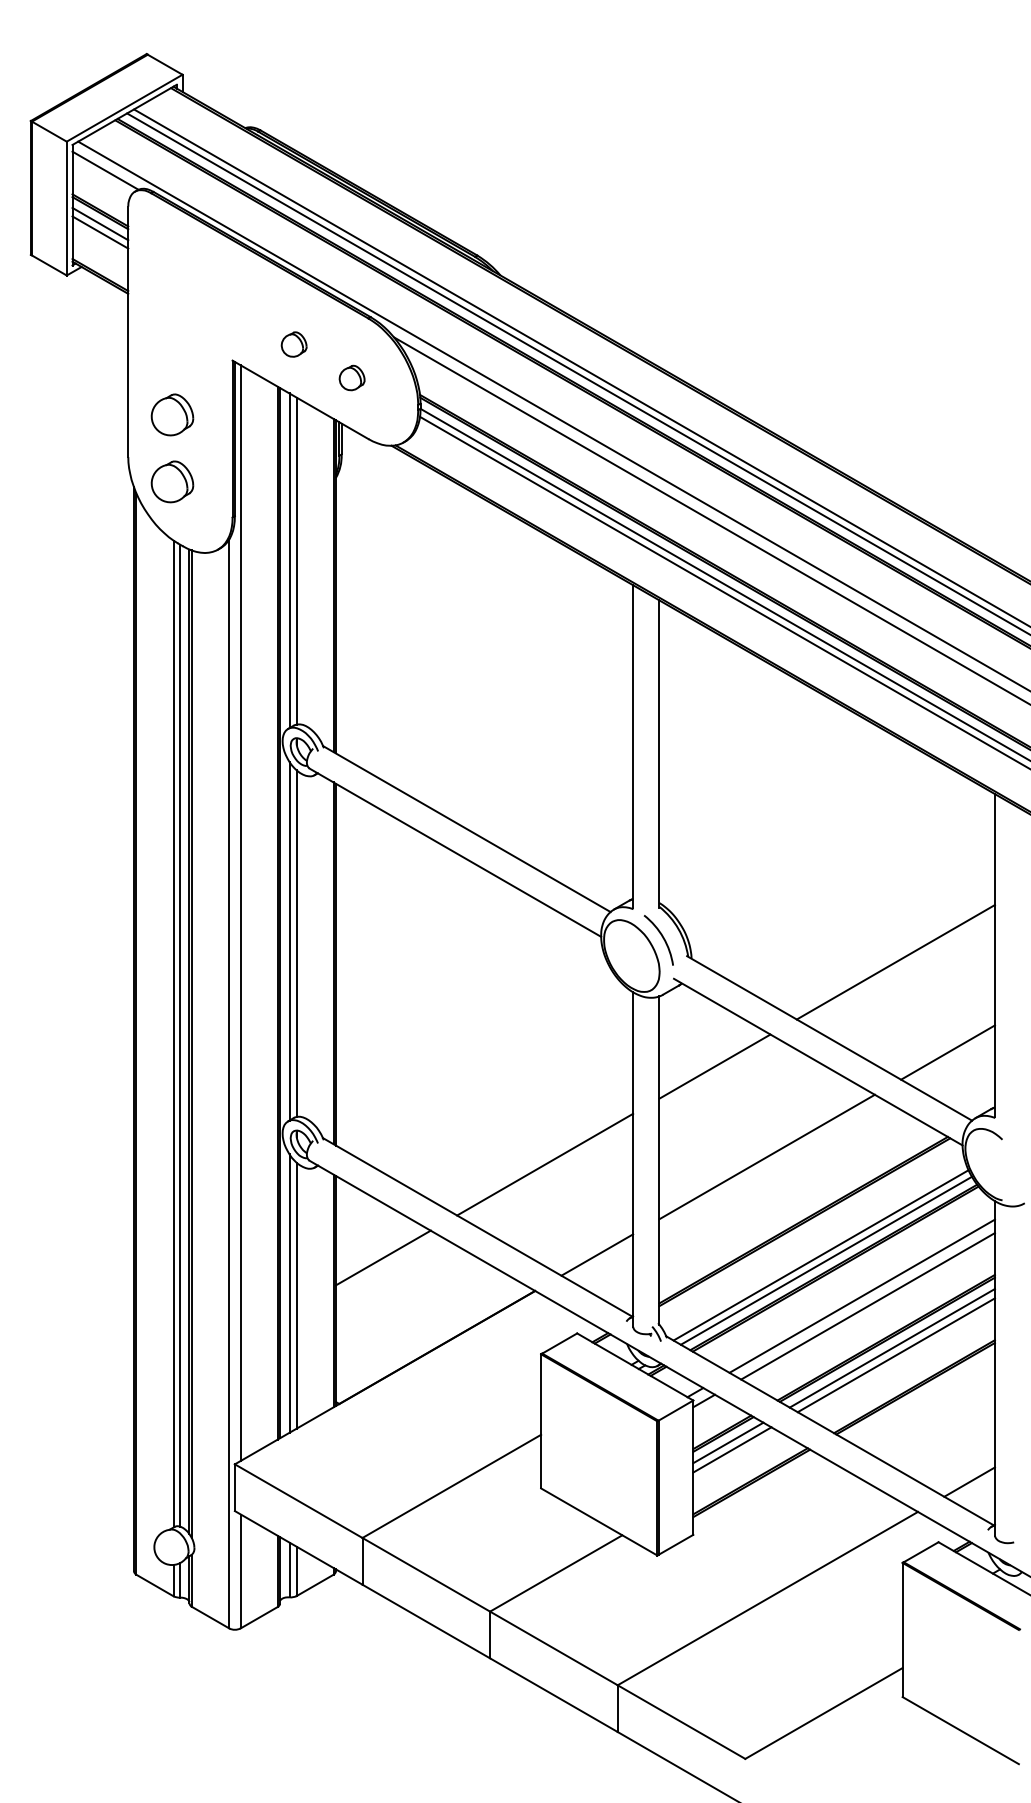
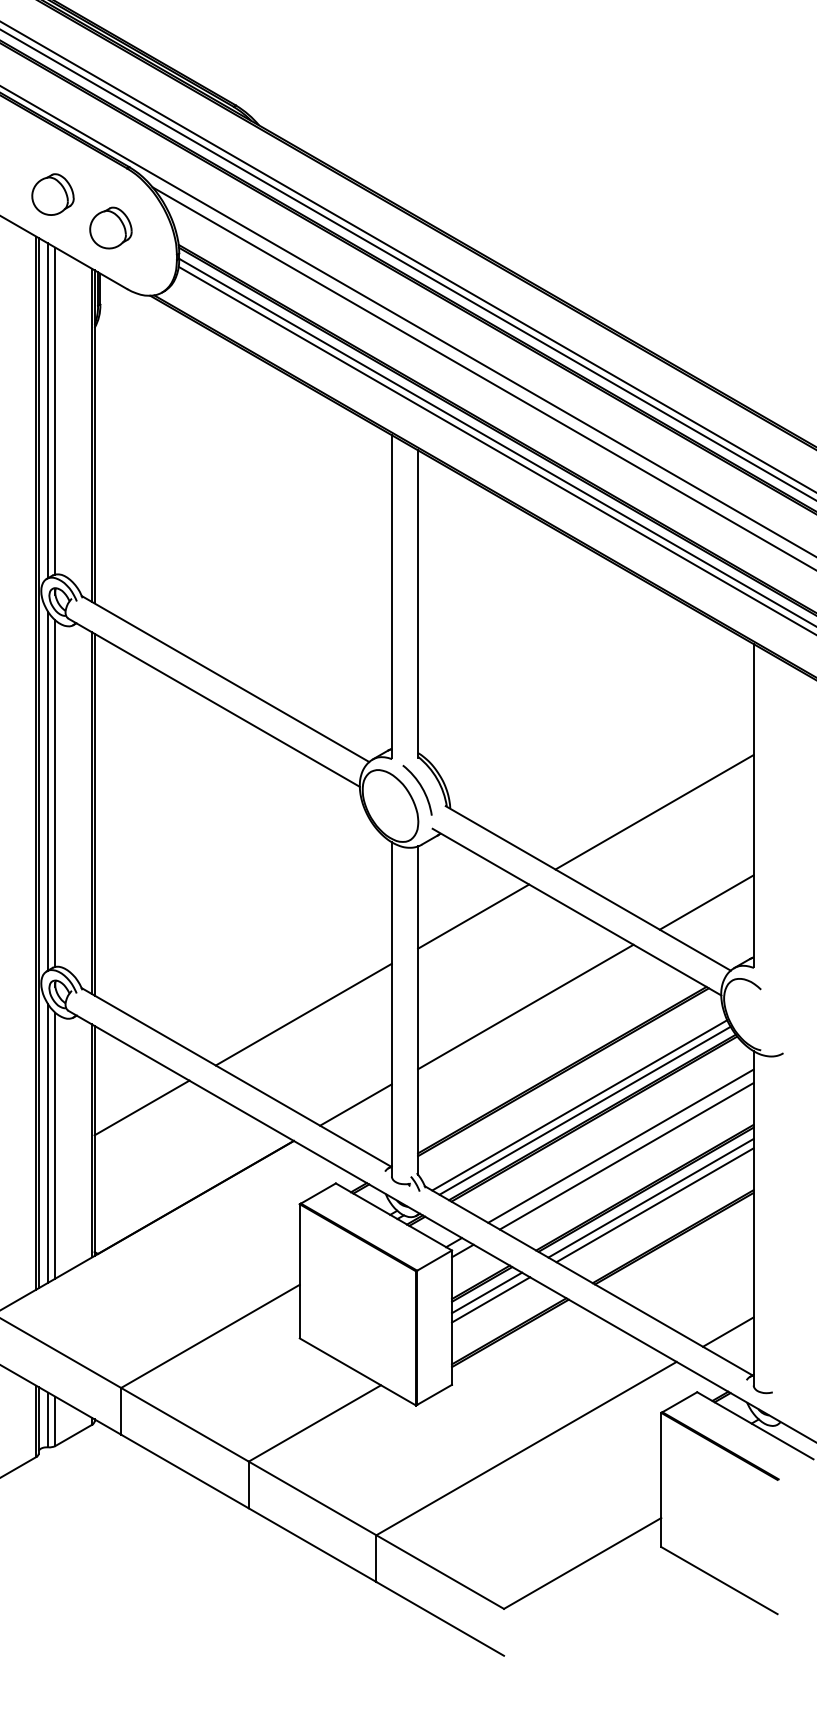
part: (293, 344) -> (52, 194), size x1.67
part: (351, 377) -> (110, 227), size x1.67

